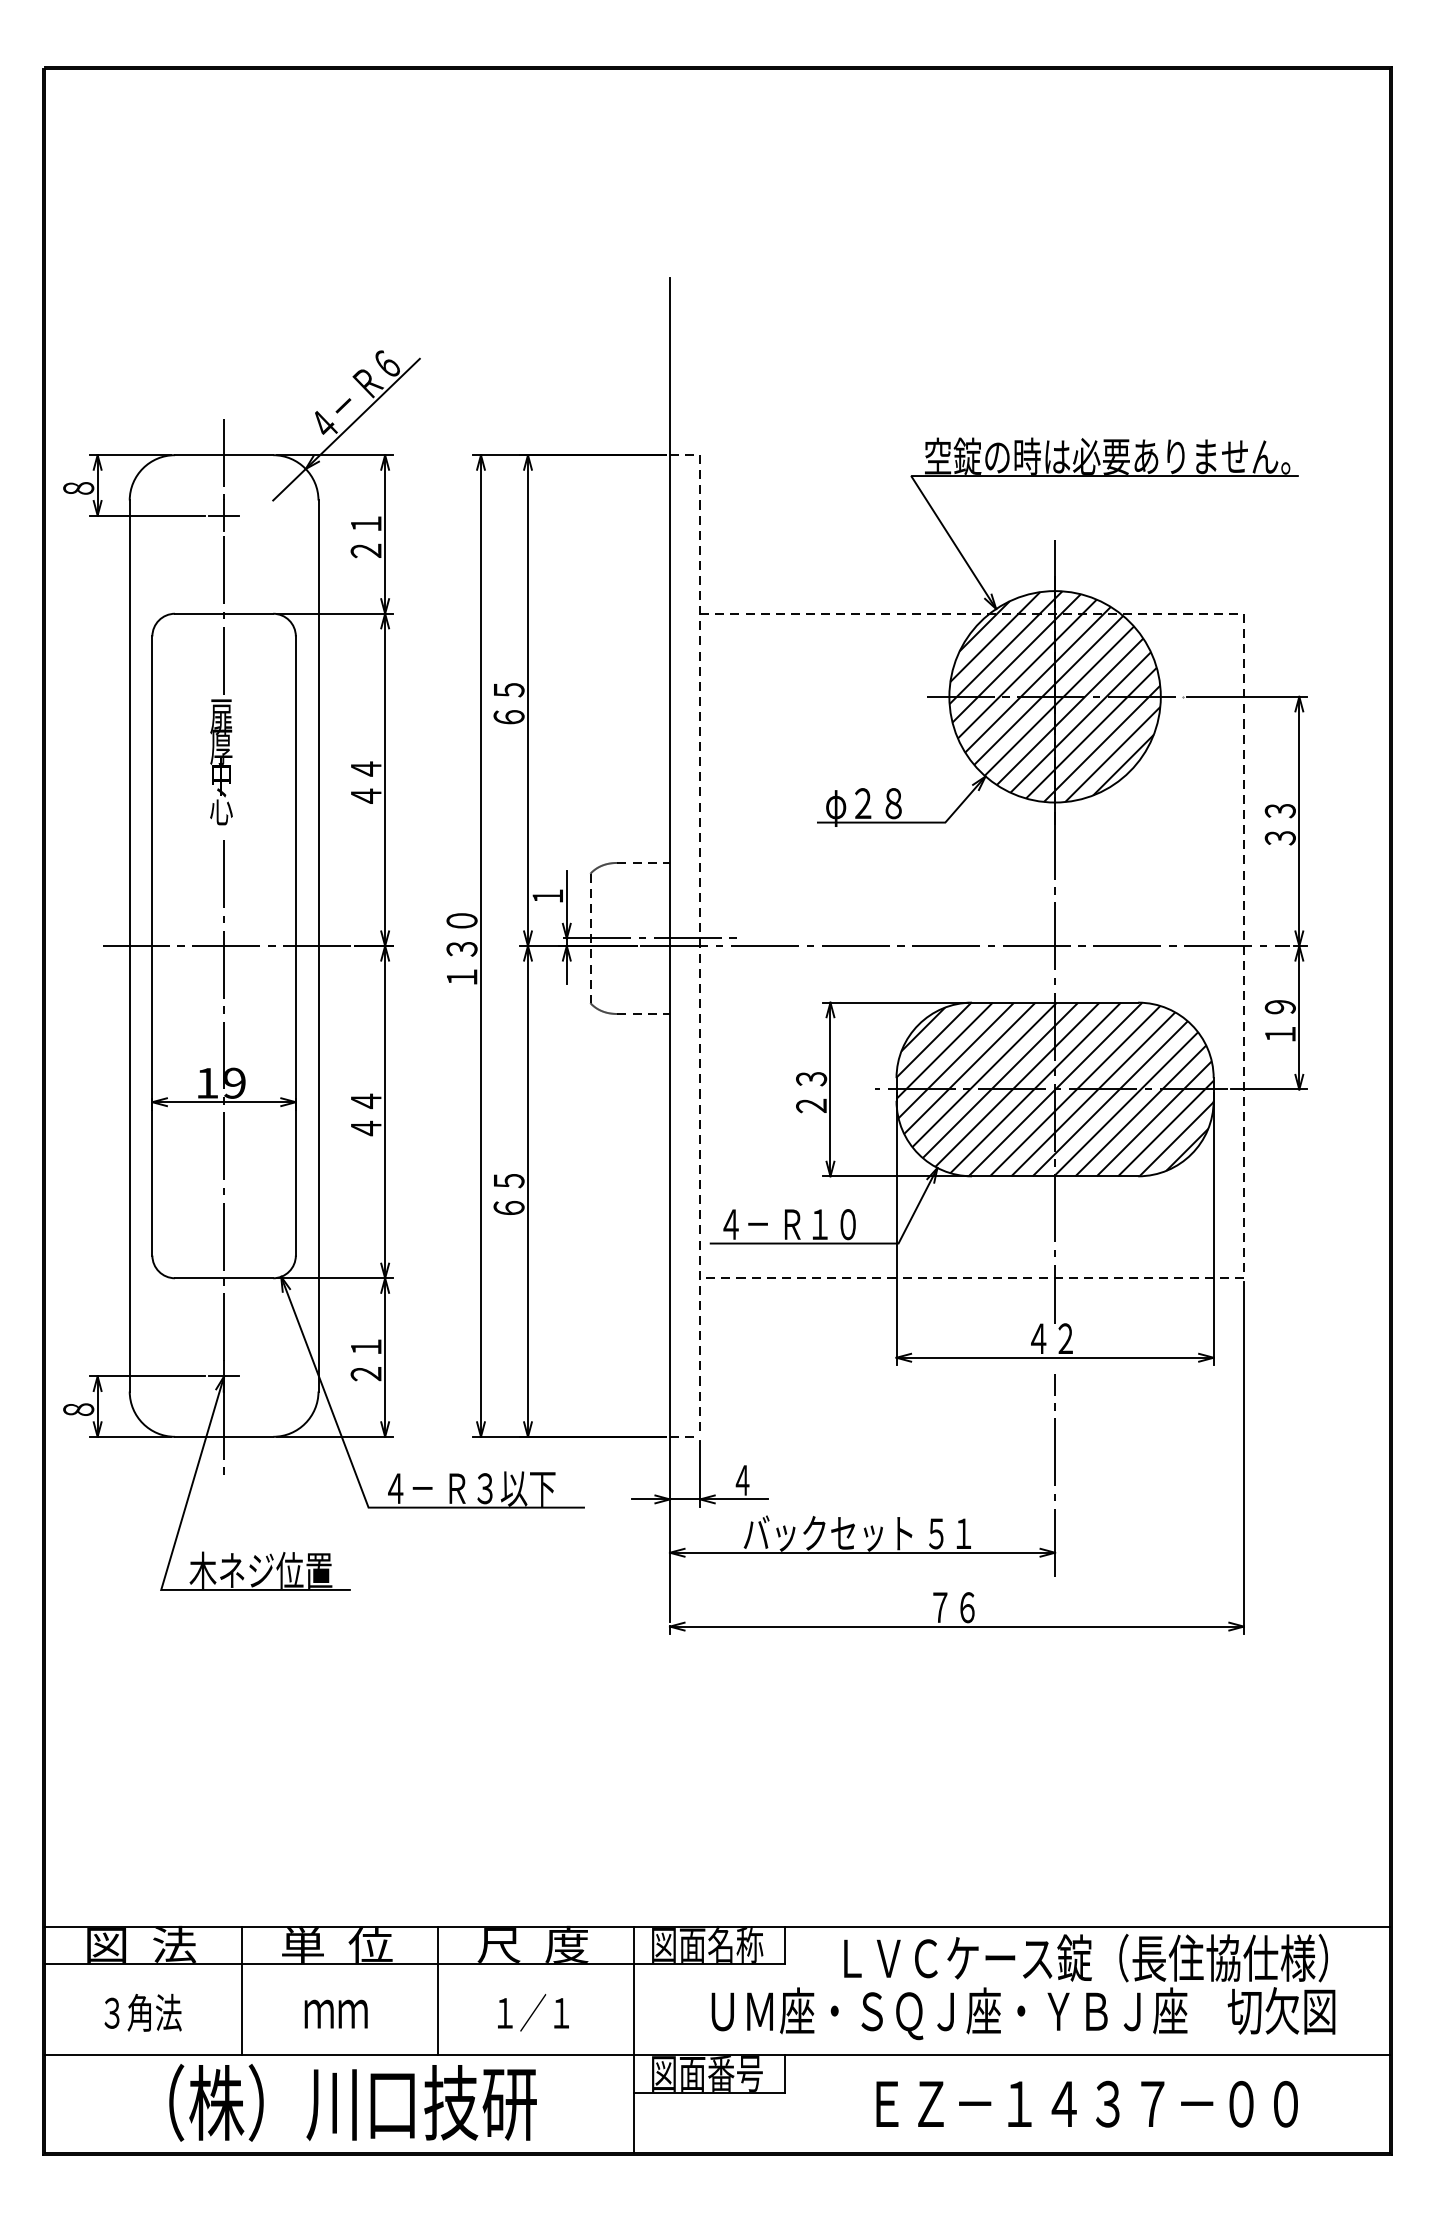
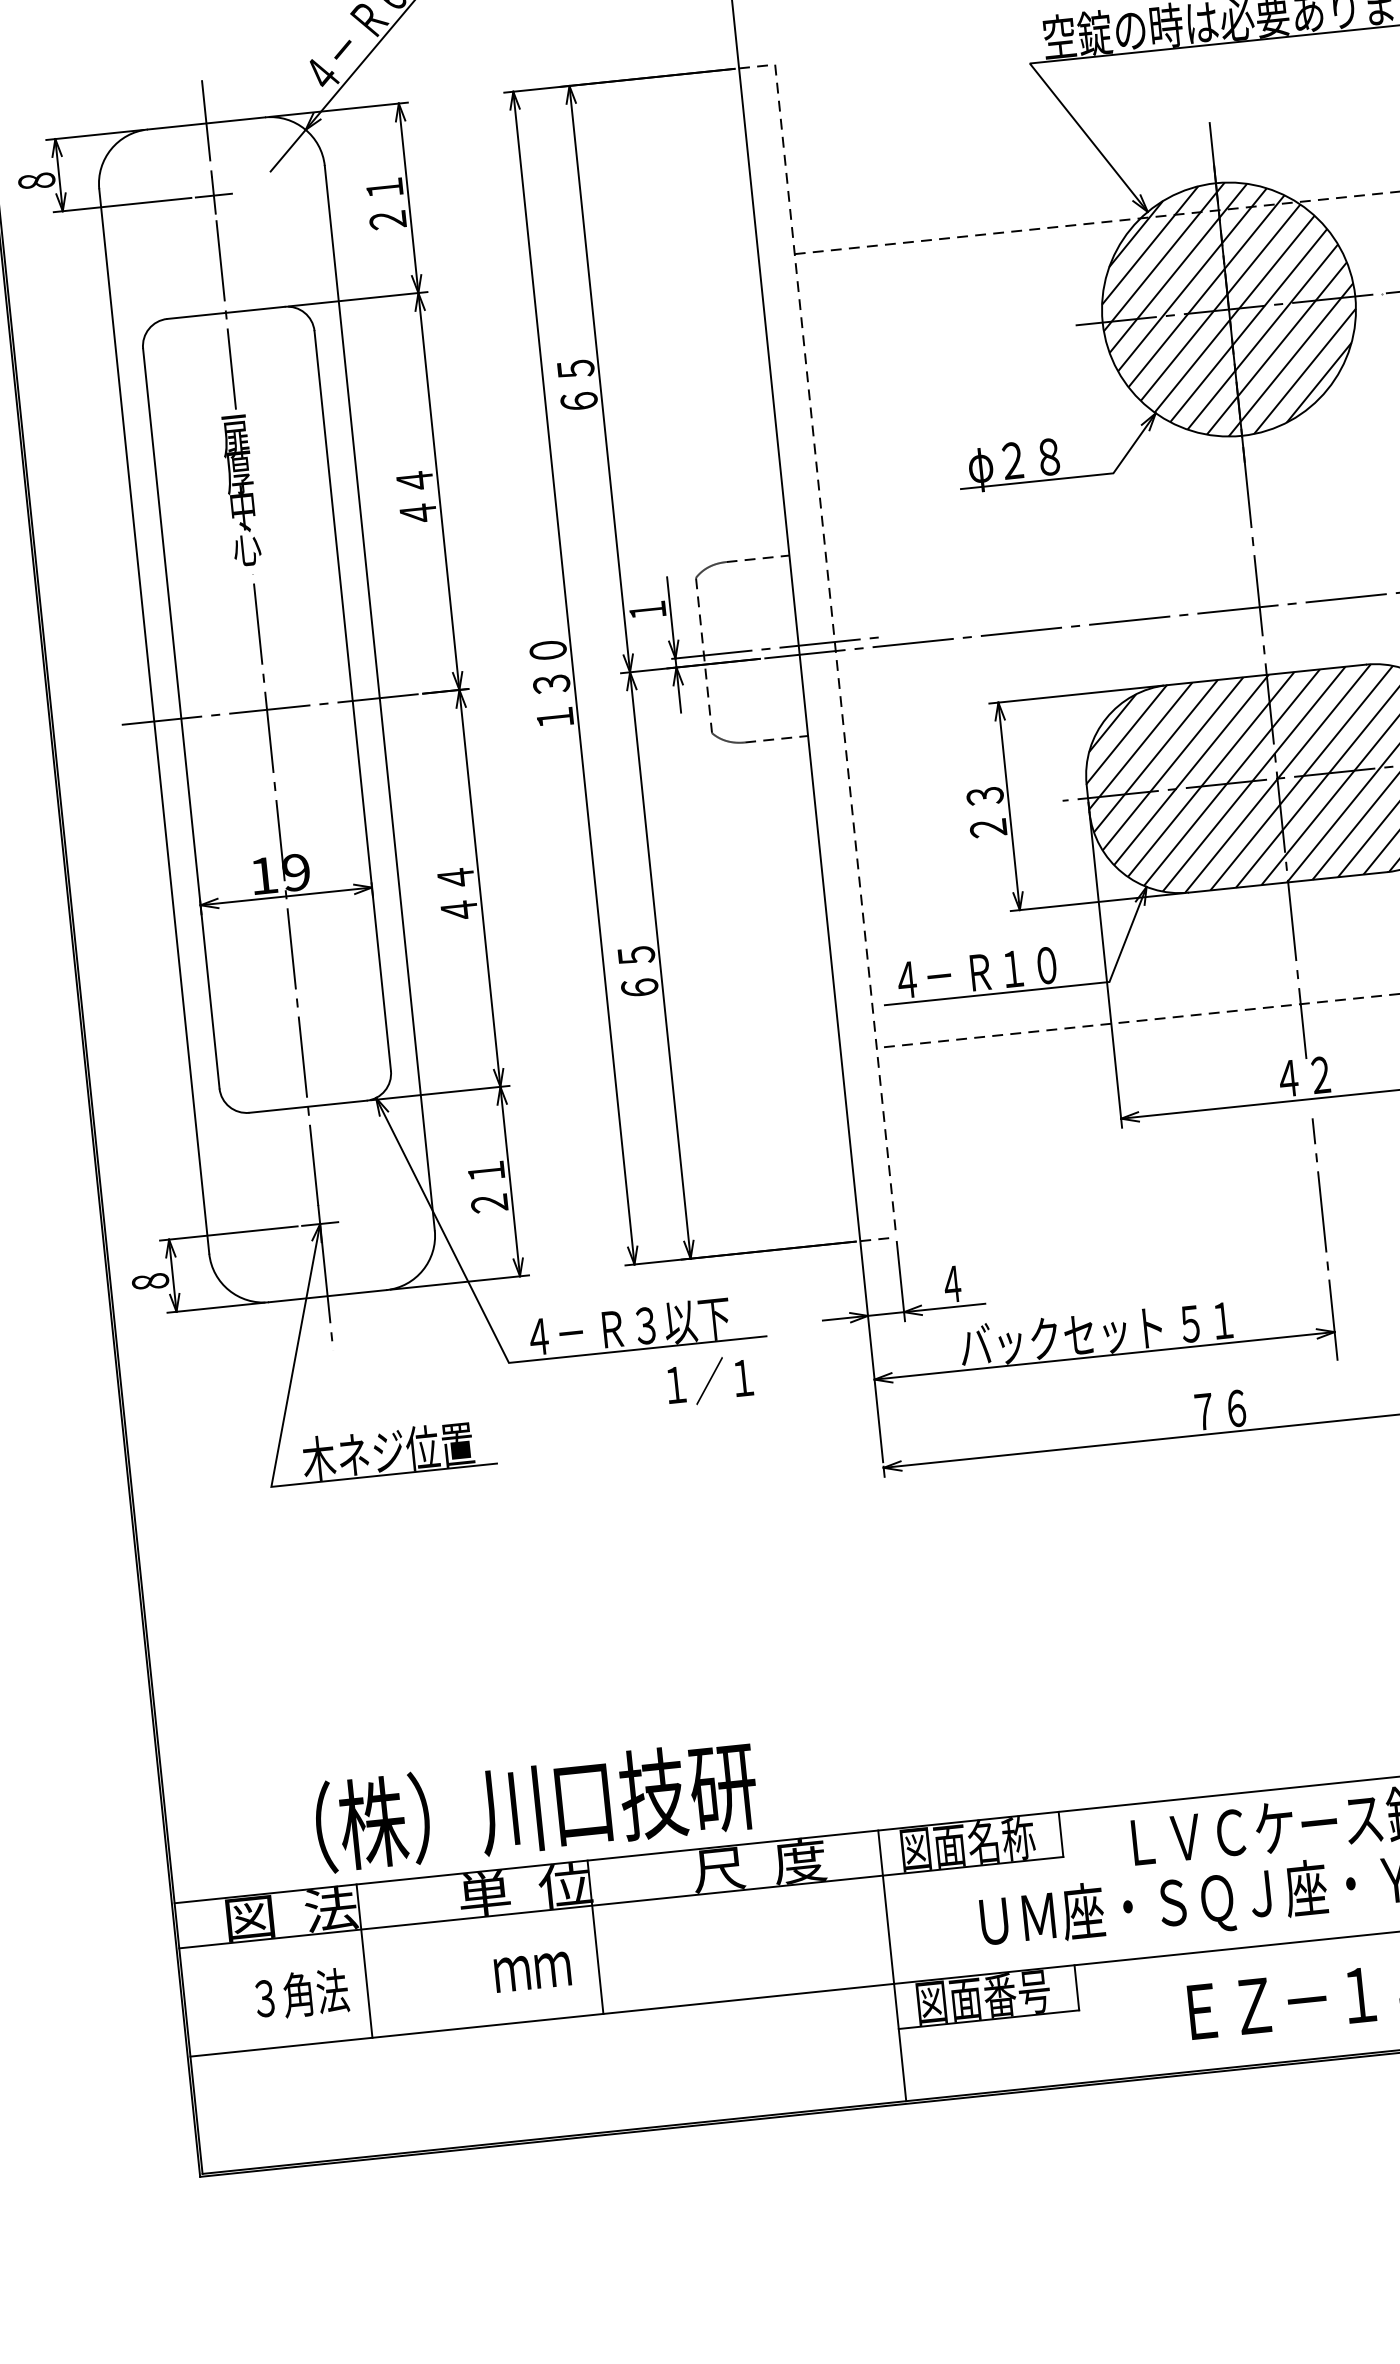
line: (241, 1990) -> (364, 1960), moved
line: (438, 1990) -> (595, 1936), moved
text: (533, 2012) -> (709, 1380), moved
text: (352, 2102) -> (535, 1805), moved

